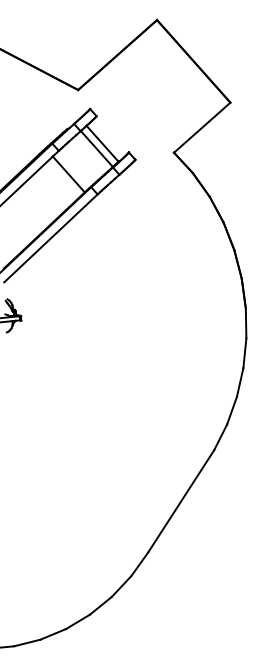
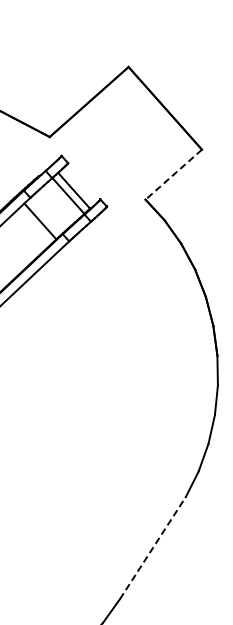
line: (202, 127) -> (174, 174), solid -> dashed
line: (181, 501) -> (153, 548), solid -> dashed

